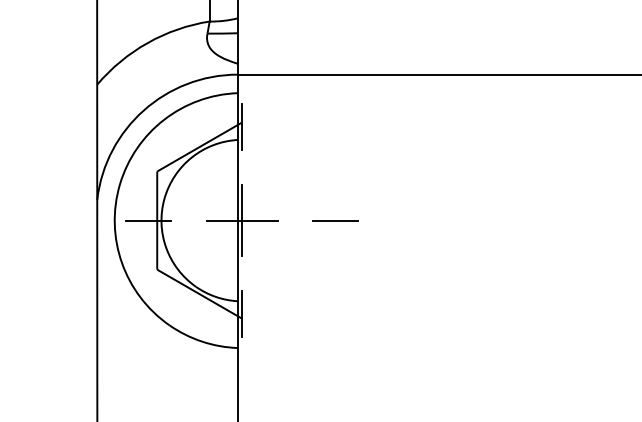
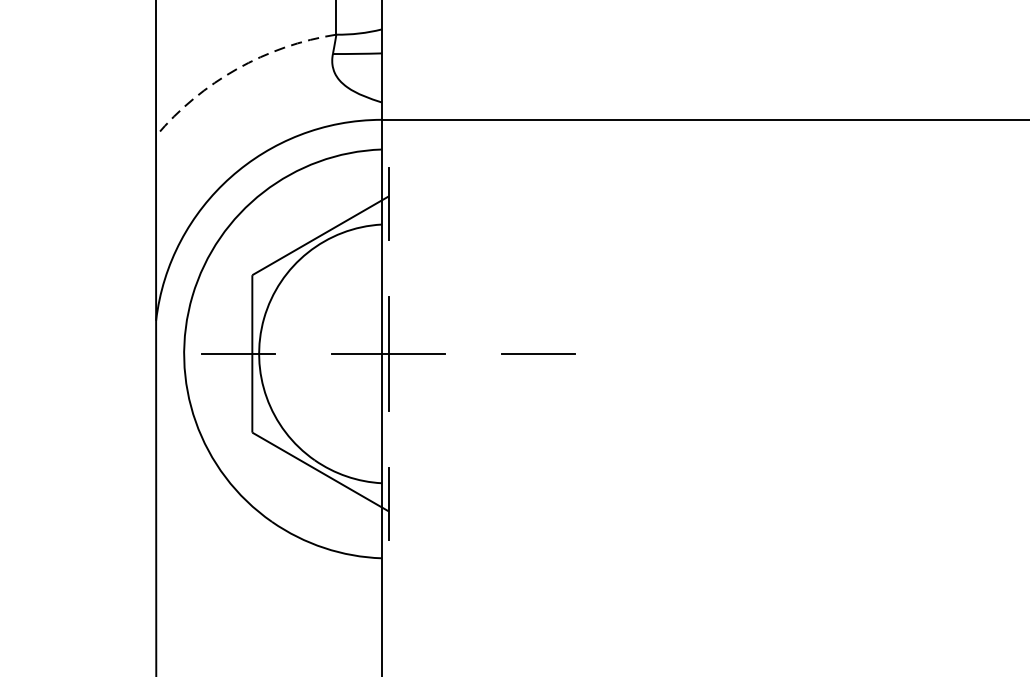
arc: (147, 43) -> (236, 69), solid -> dashed

